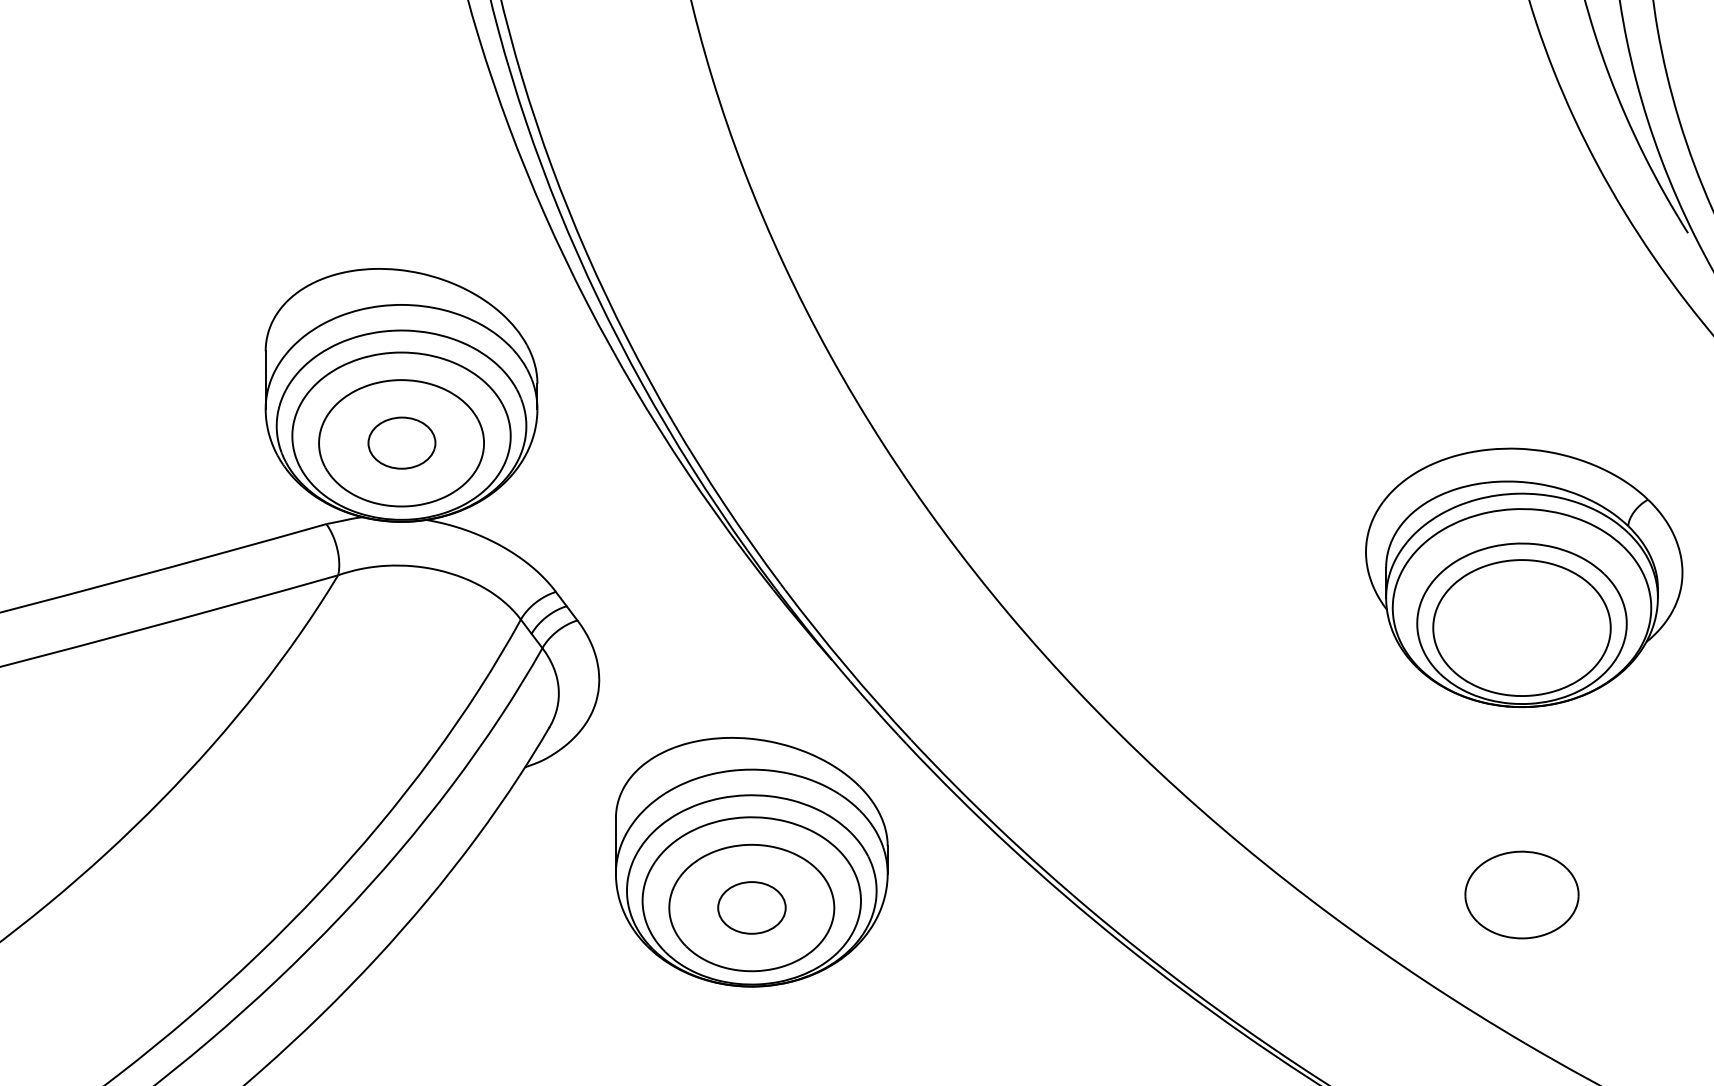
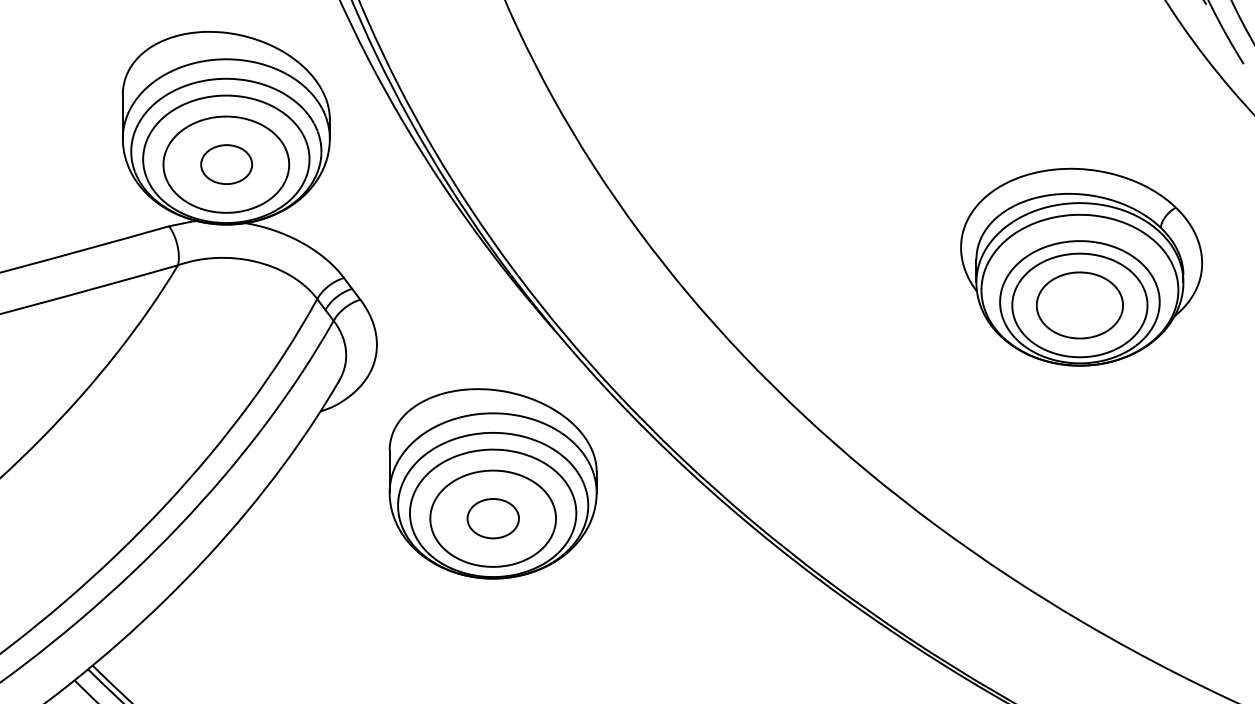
part: (1521, 894) -> (1079, 305), moved

